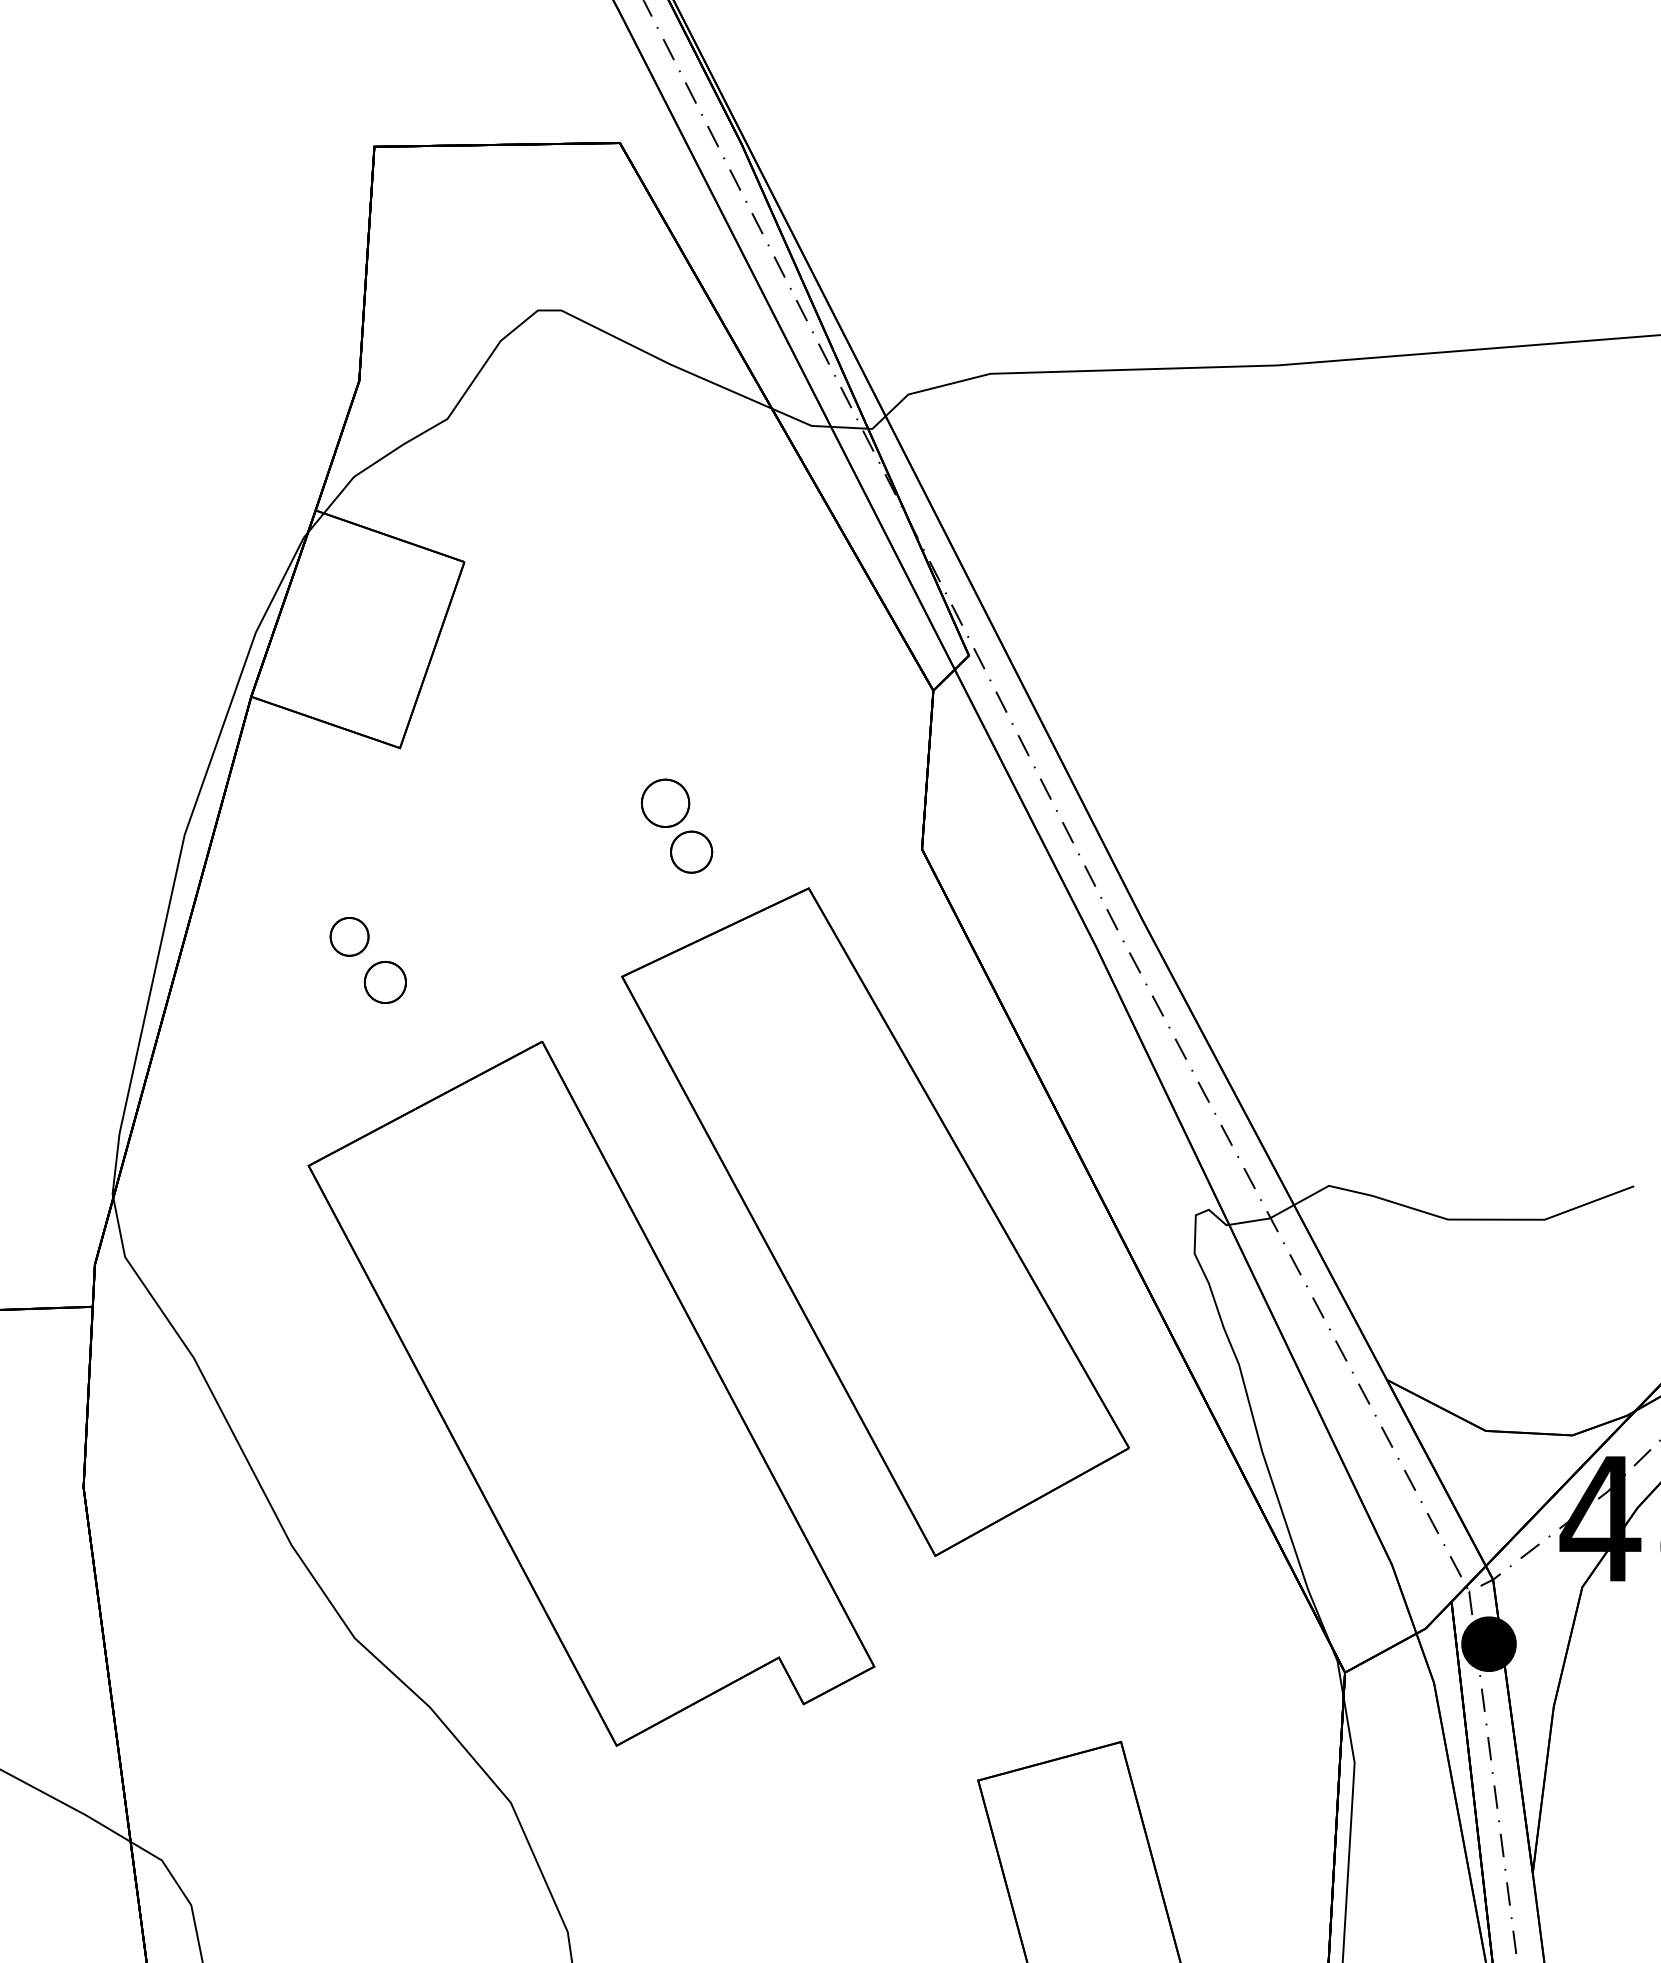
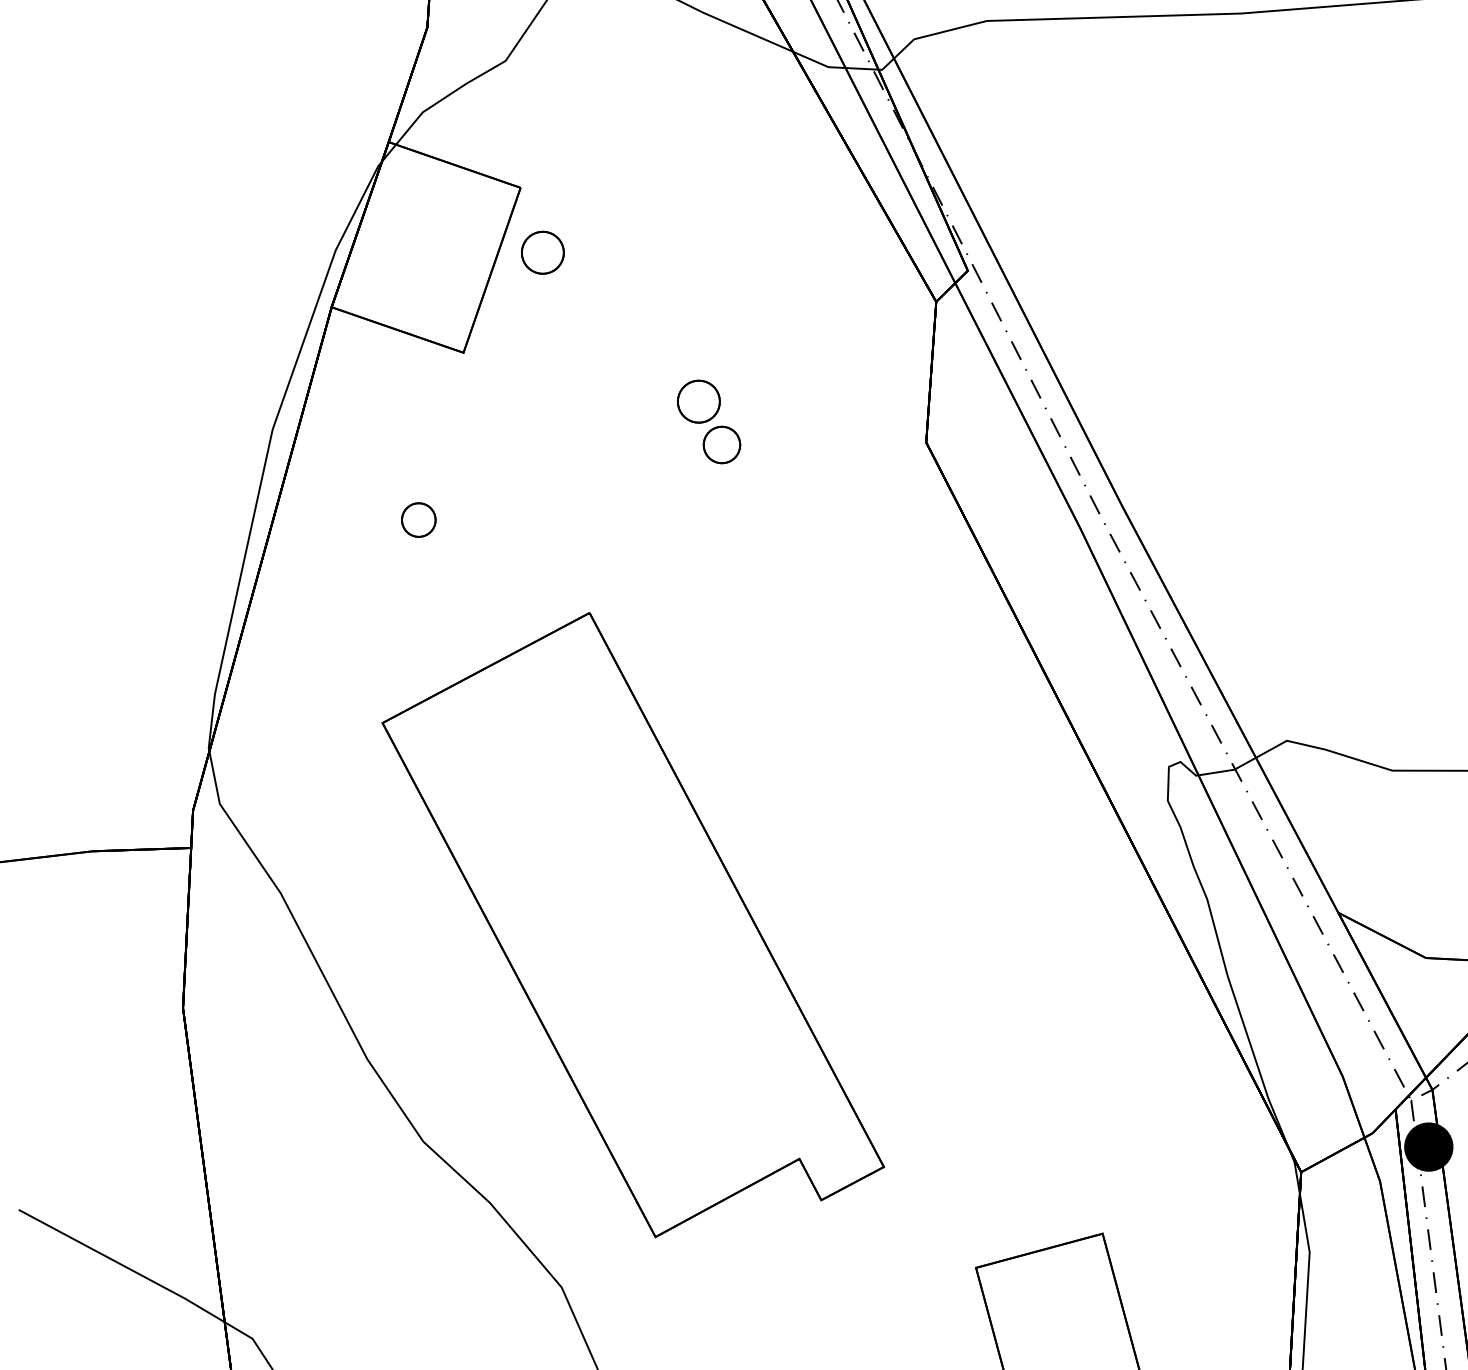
part: (489, 634) -> (542, 252), added
part: (384, 982) -> (449, 560), removed
part: (875, 1221) -> (884, 772), removed

